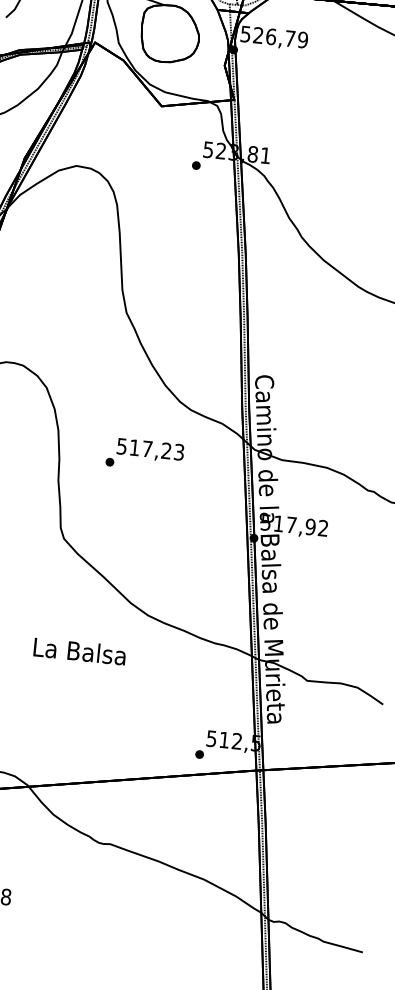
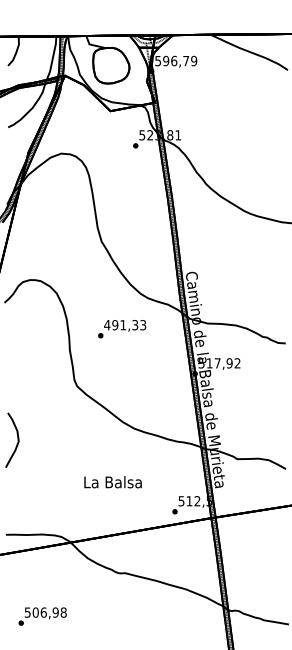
text: (258, 36) -> (166, 61), 526,79 -> 596,79
text: (144, 449) -> (121, 325), 517,23 -> 491,33
text: (78, 651) -> (112, 482), moved

